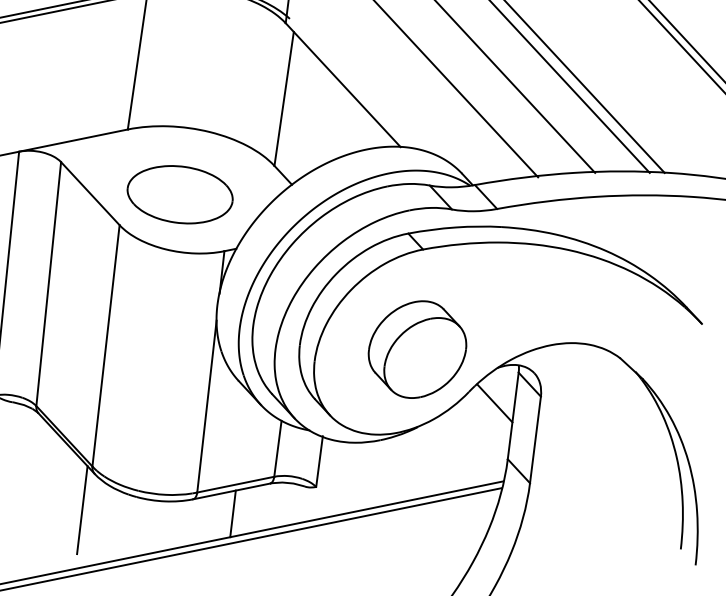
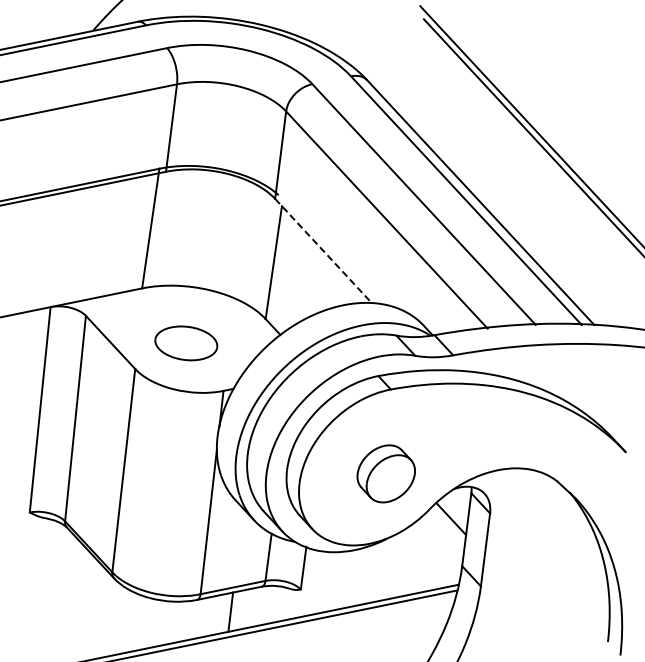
line: (343, 85) -> (323, 251), solid -> dashed
part: (180, 194) -> (186, 343), size x0.7
part: (417, 349) -> (386, 473), size x0.7
line: (81, 510) -> (103, 609), removed

